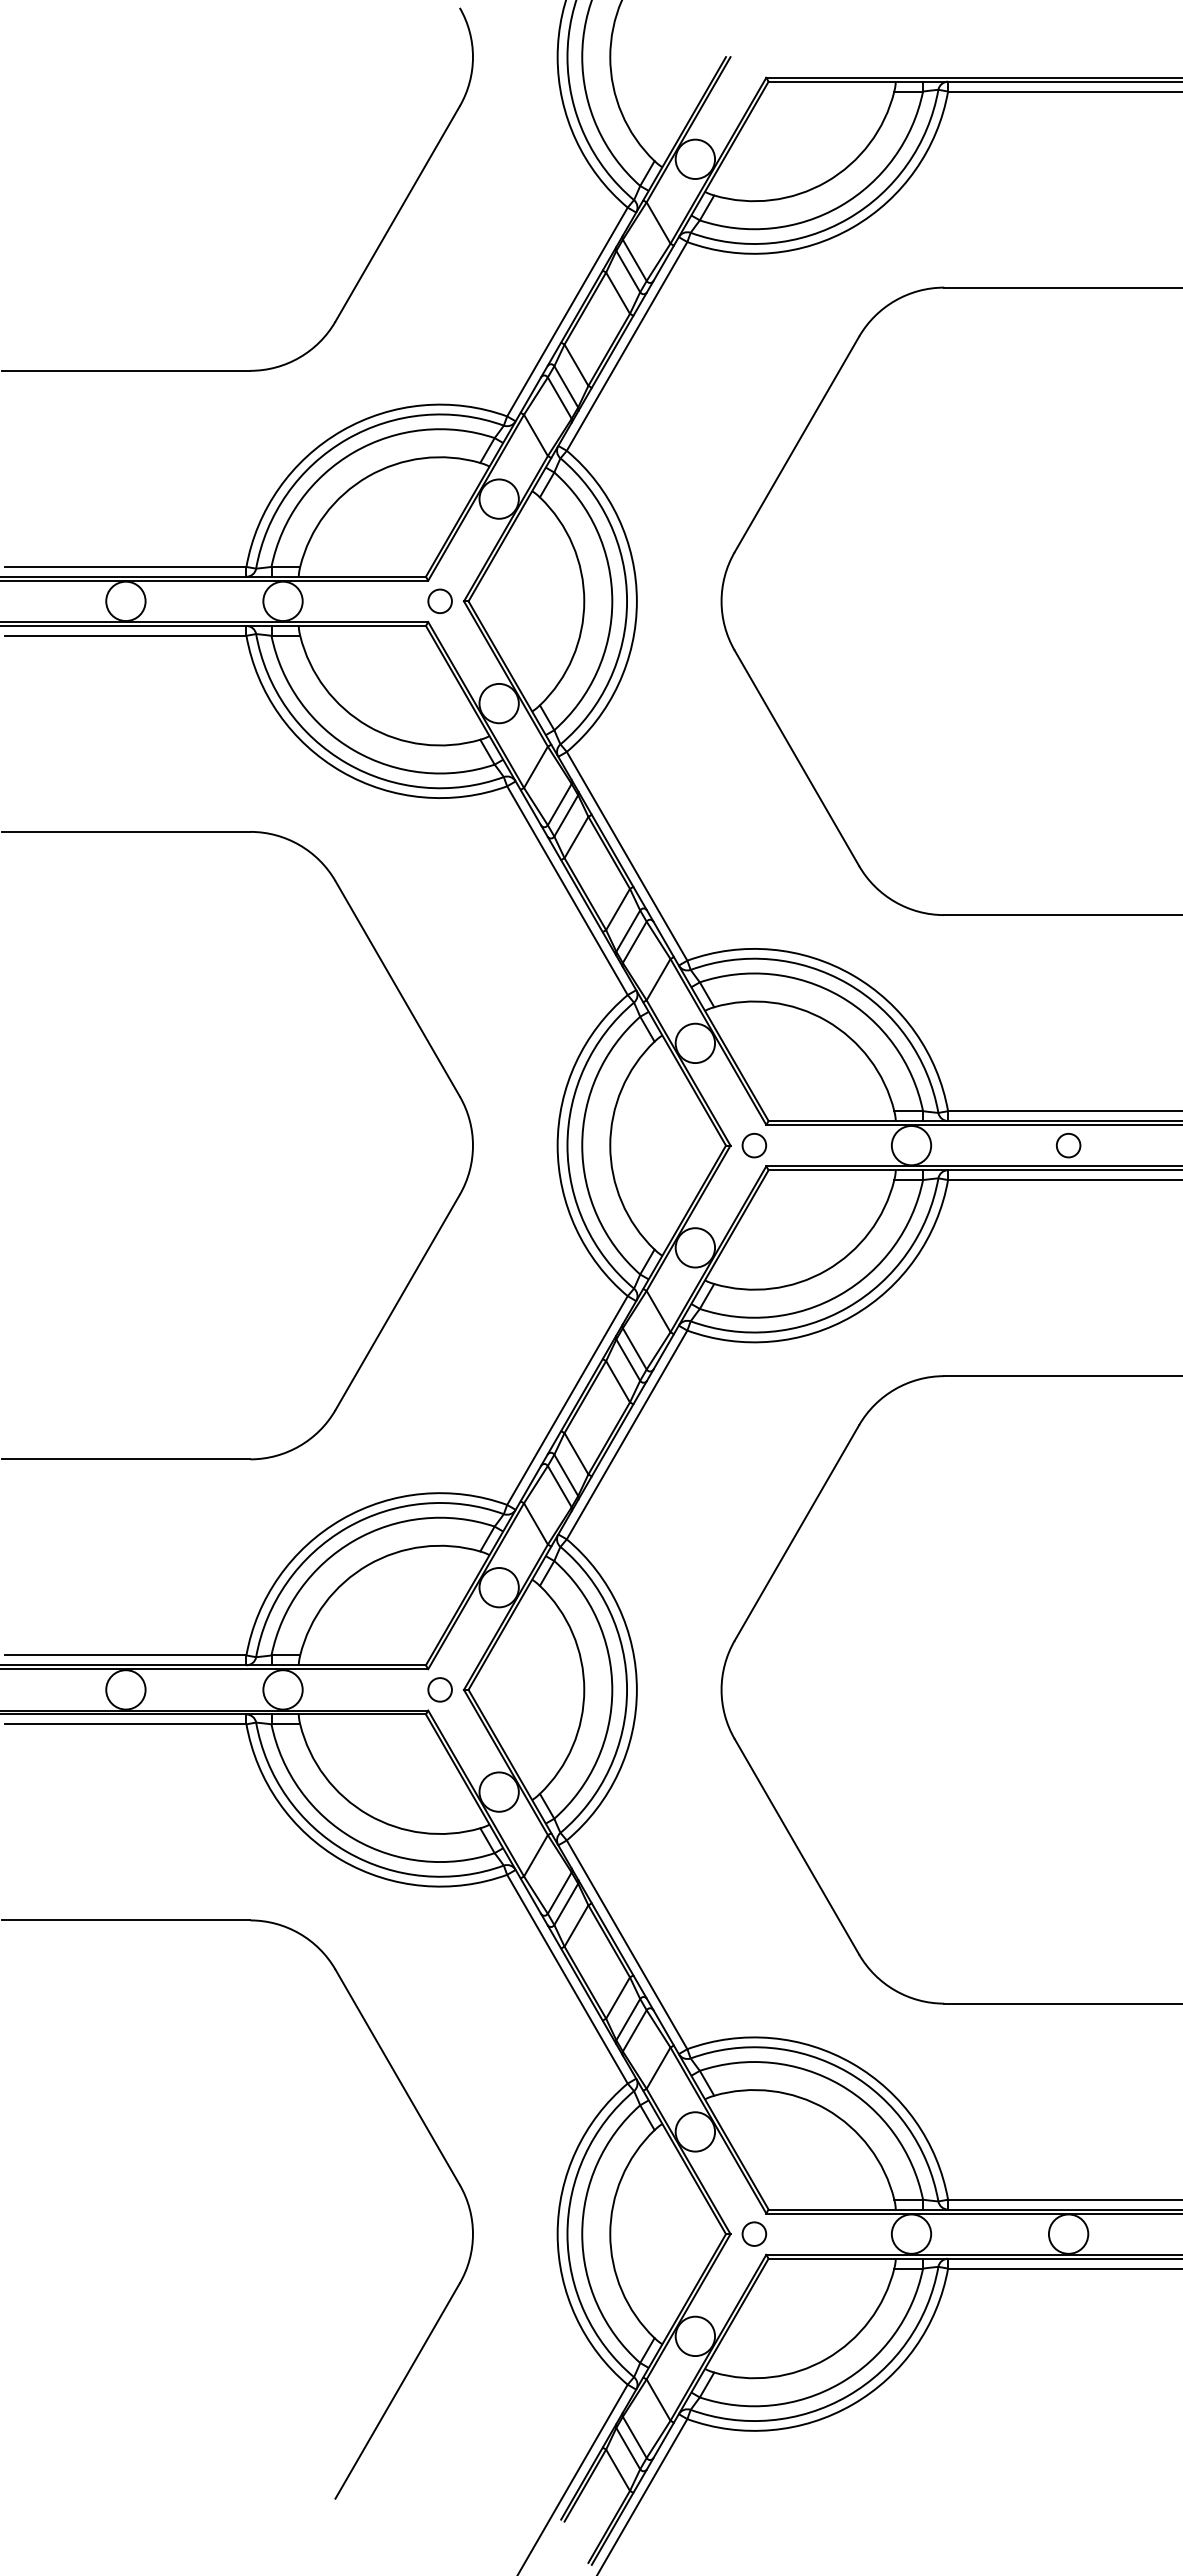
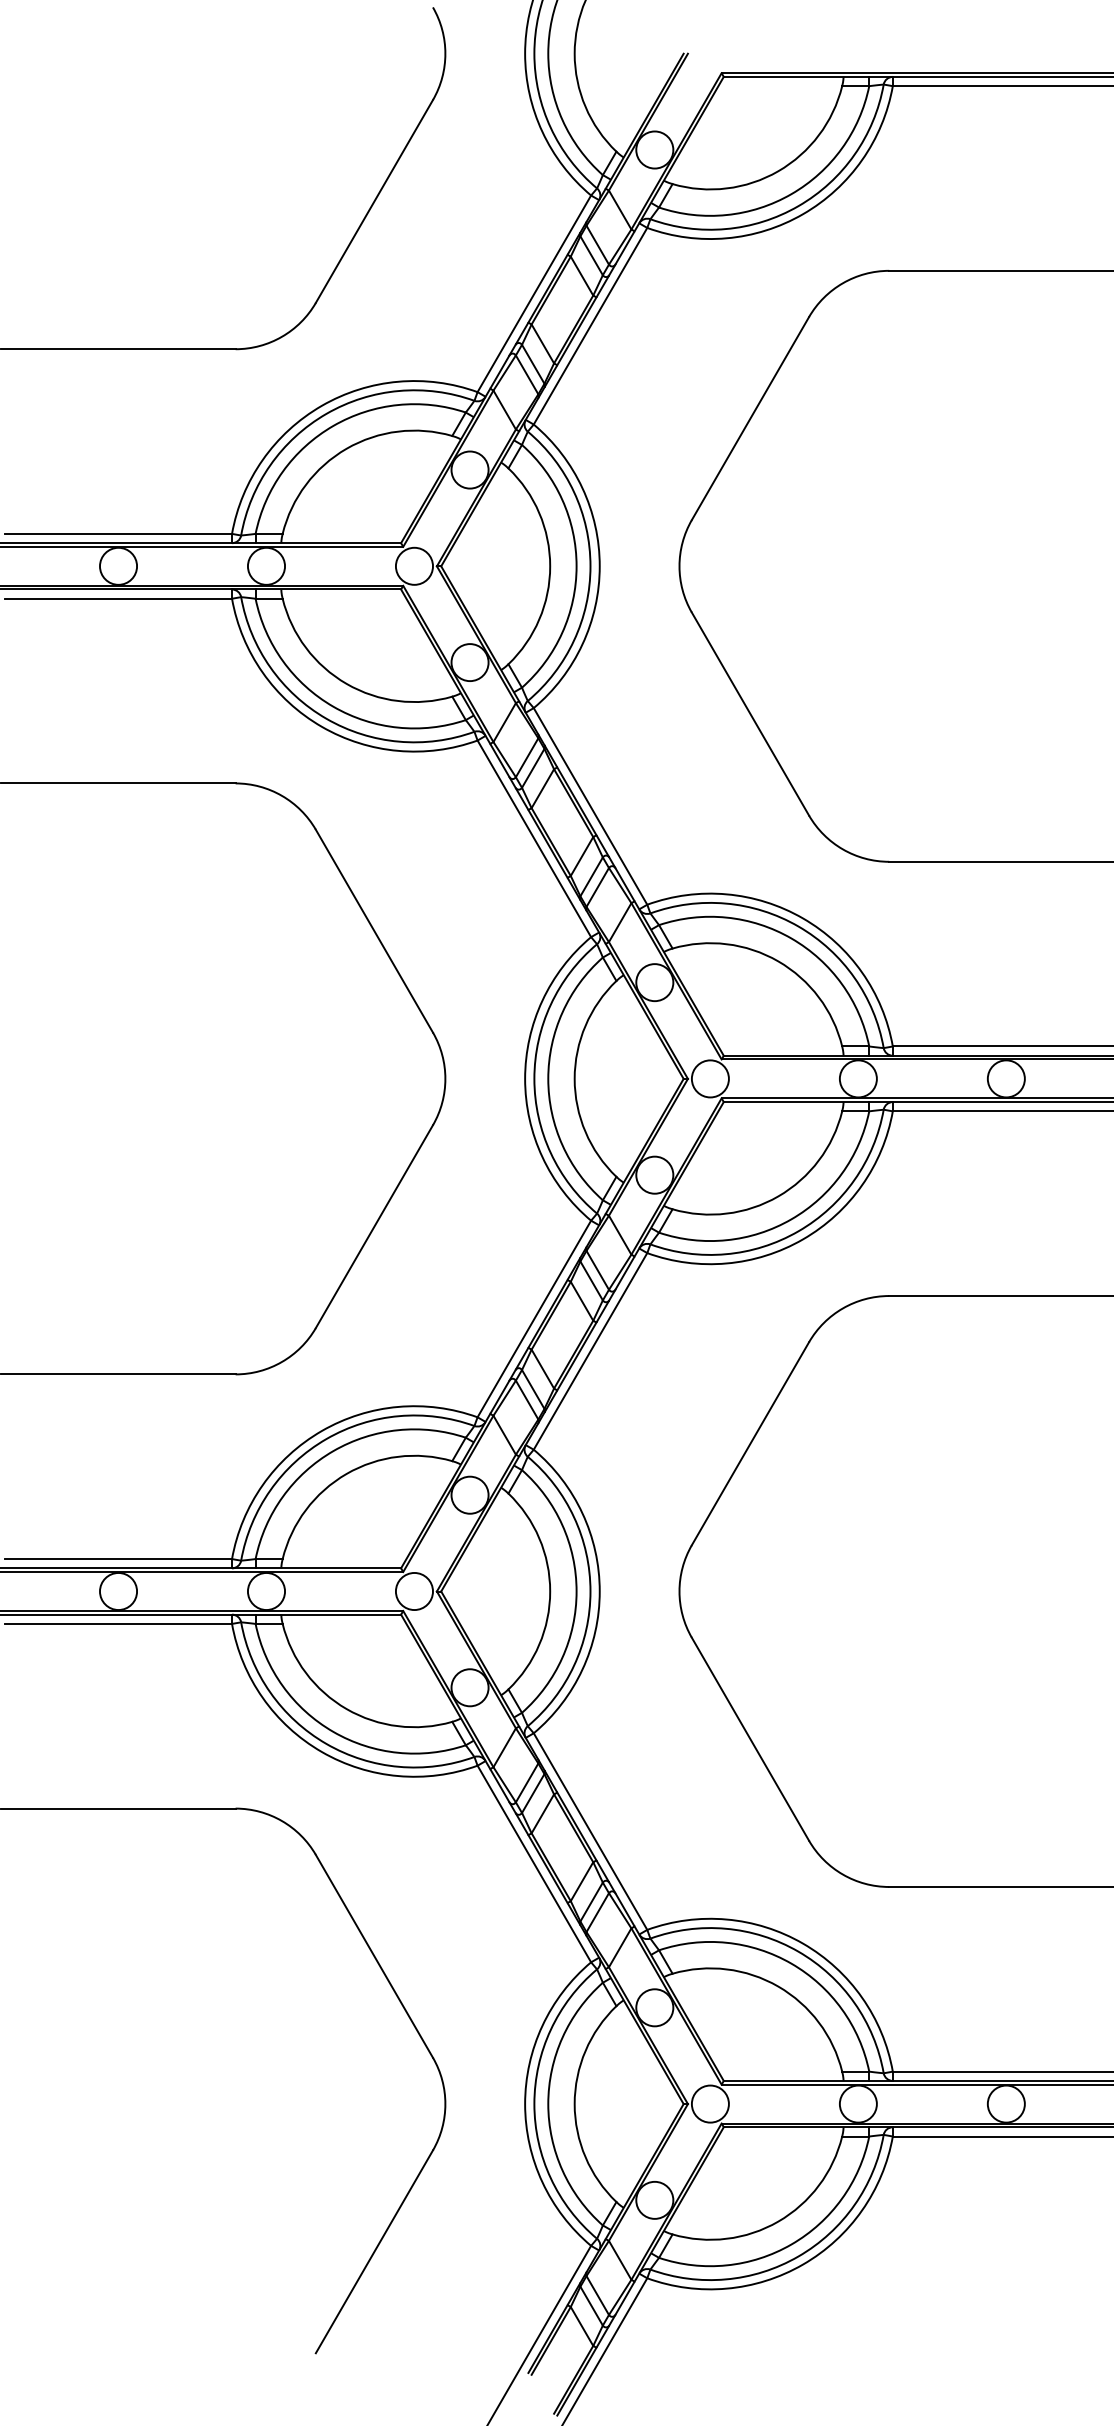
circle: (439, 601) -> (413, 566), size x1.67
circle: (754, 1145) -> (710, 1078), size x1.67
circle: (1068, 1145) -> (1006, 1078), size x1.67
circle: (439, 1689) -> (413, 1591), size x1.67
circle: (754, 2233) -> (710, 2103), size x1.67

